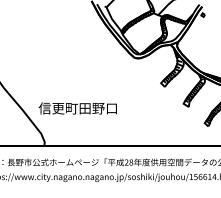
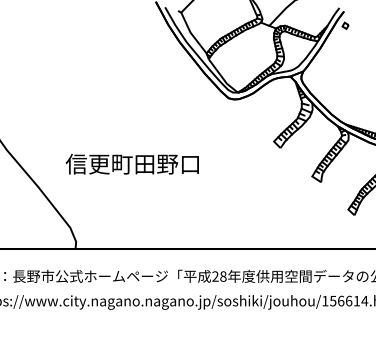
text: (77, 108) -> (131, 164), moved

